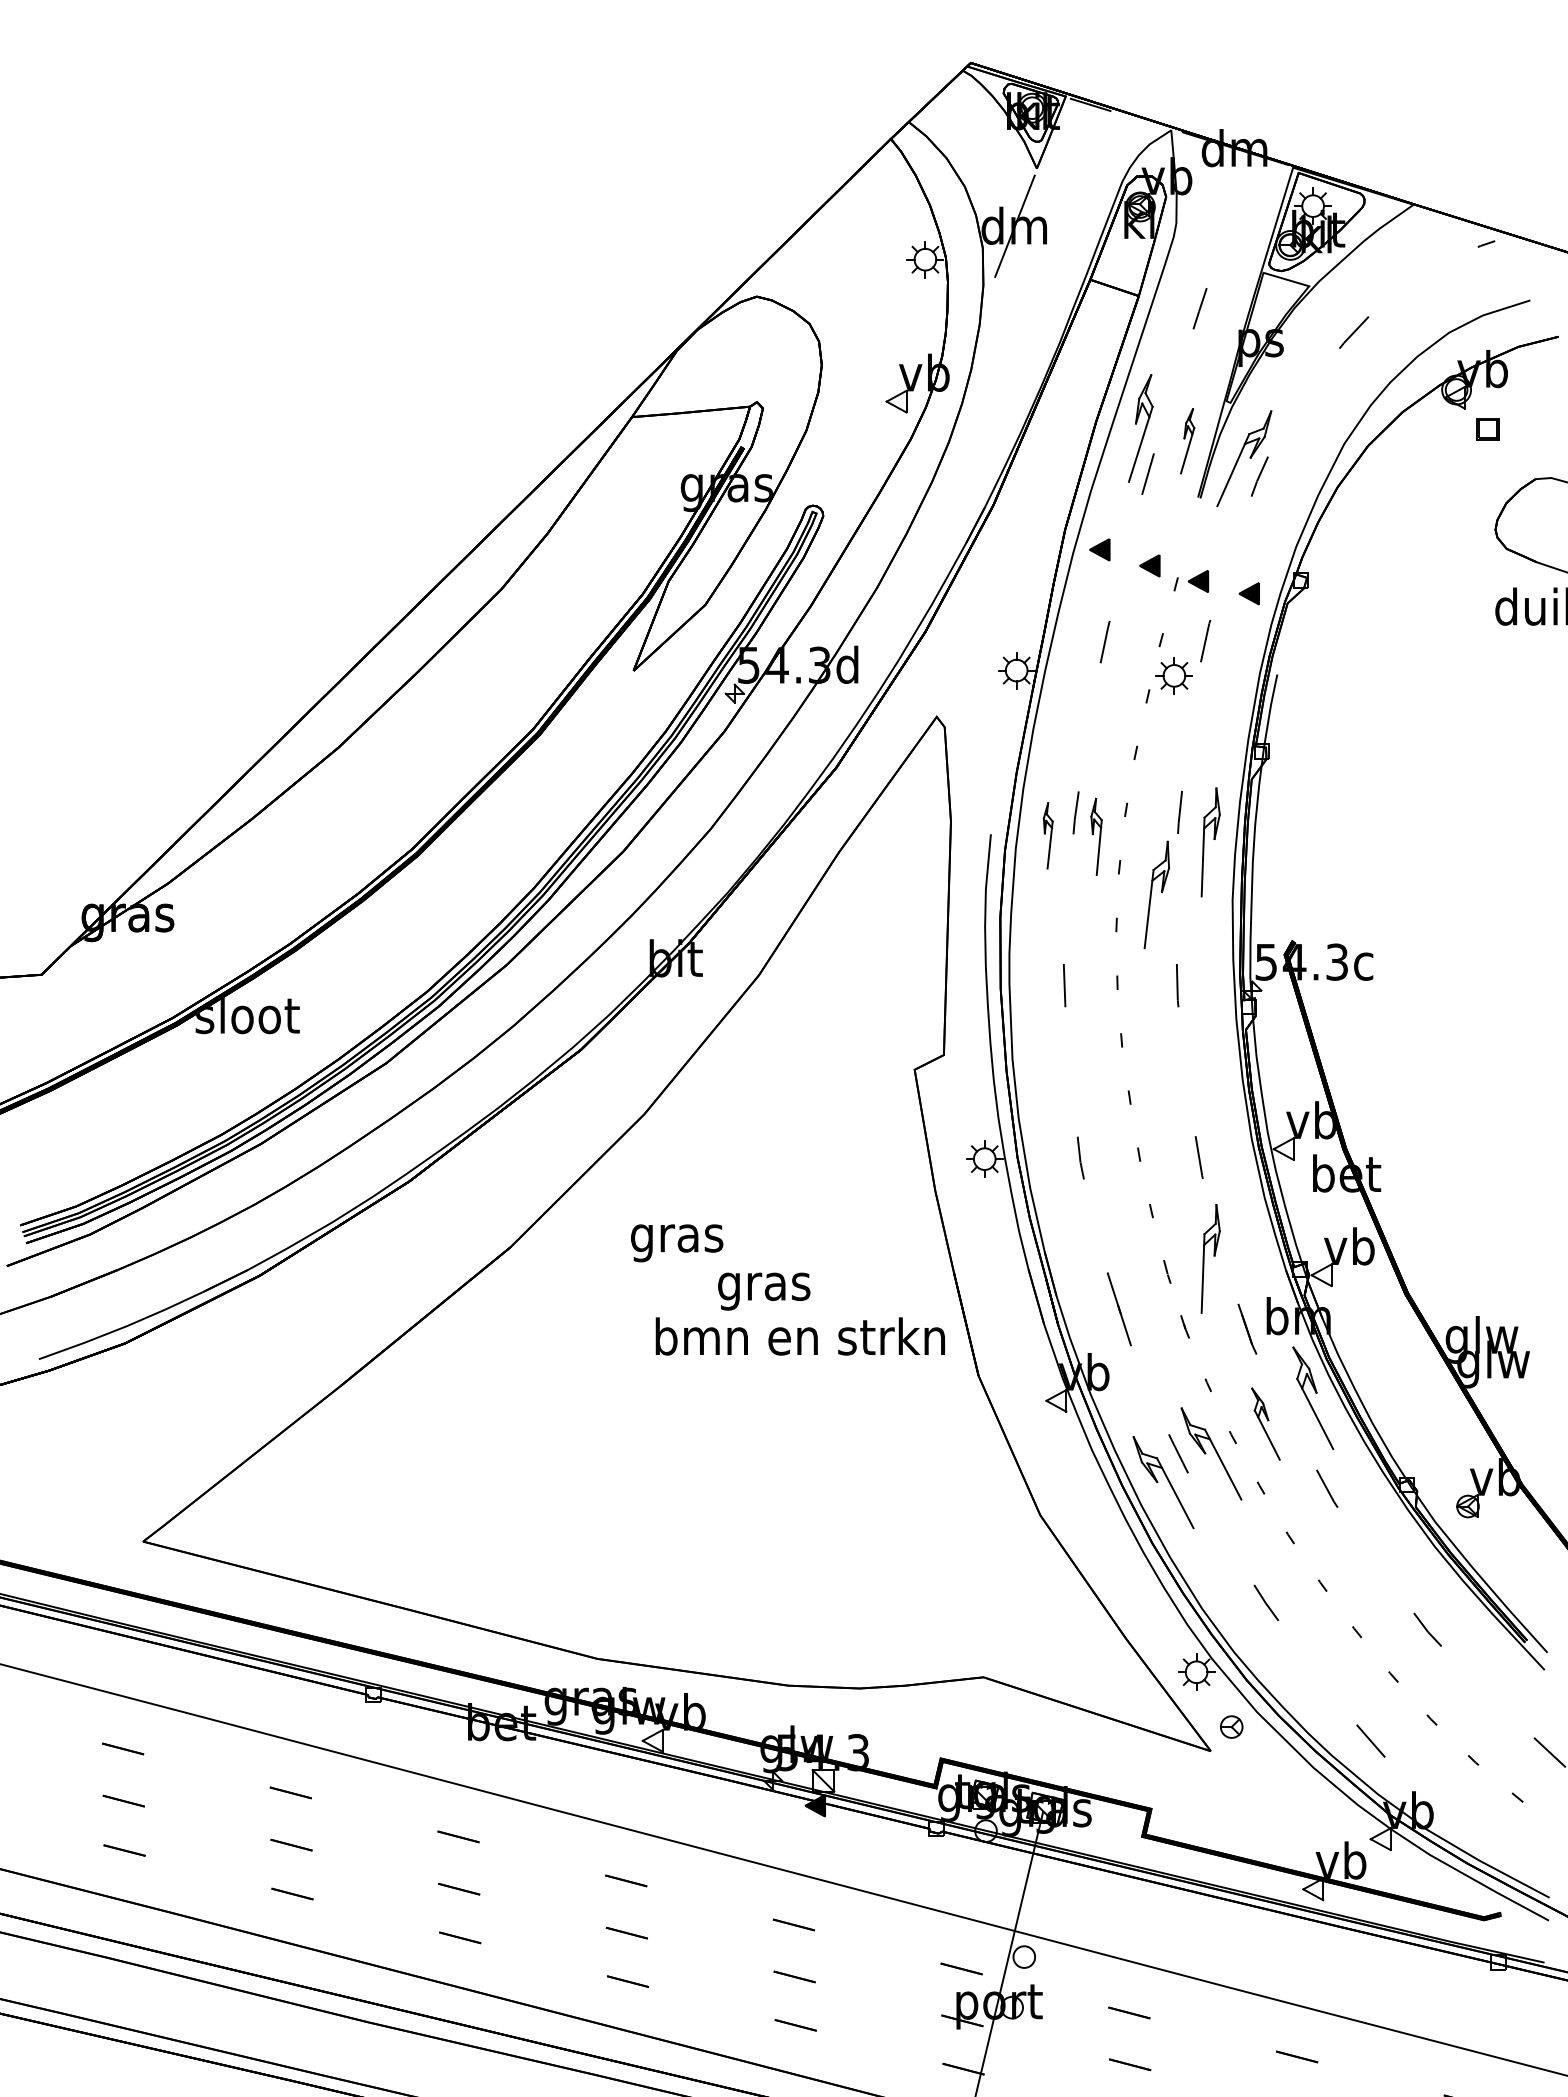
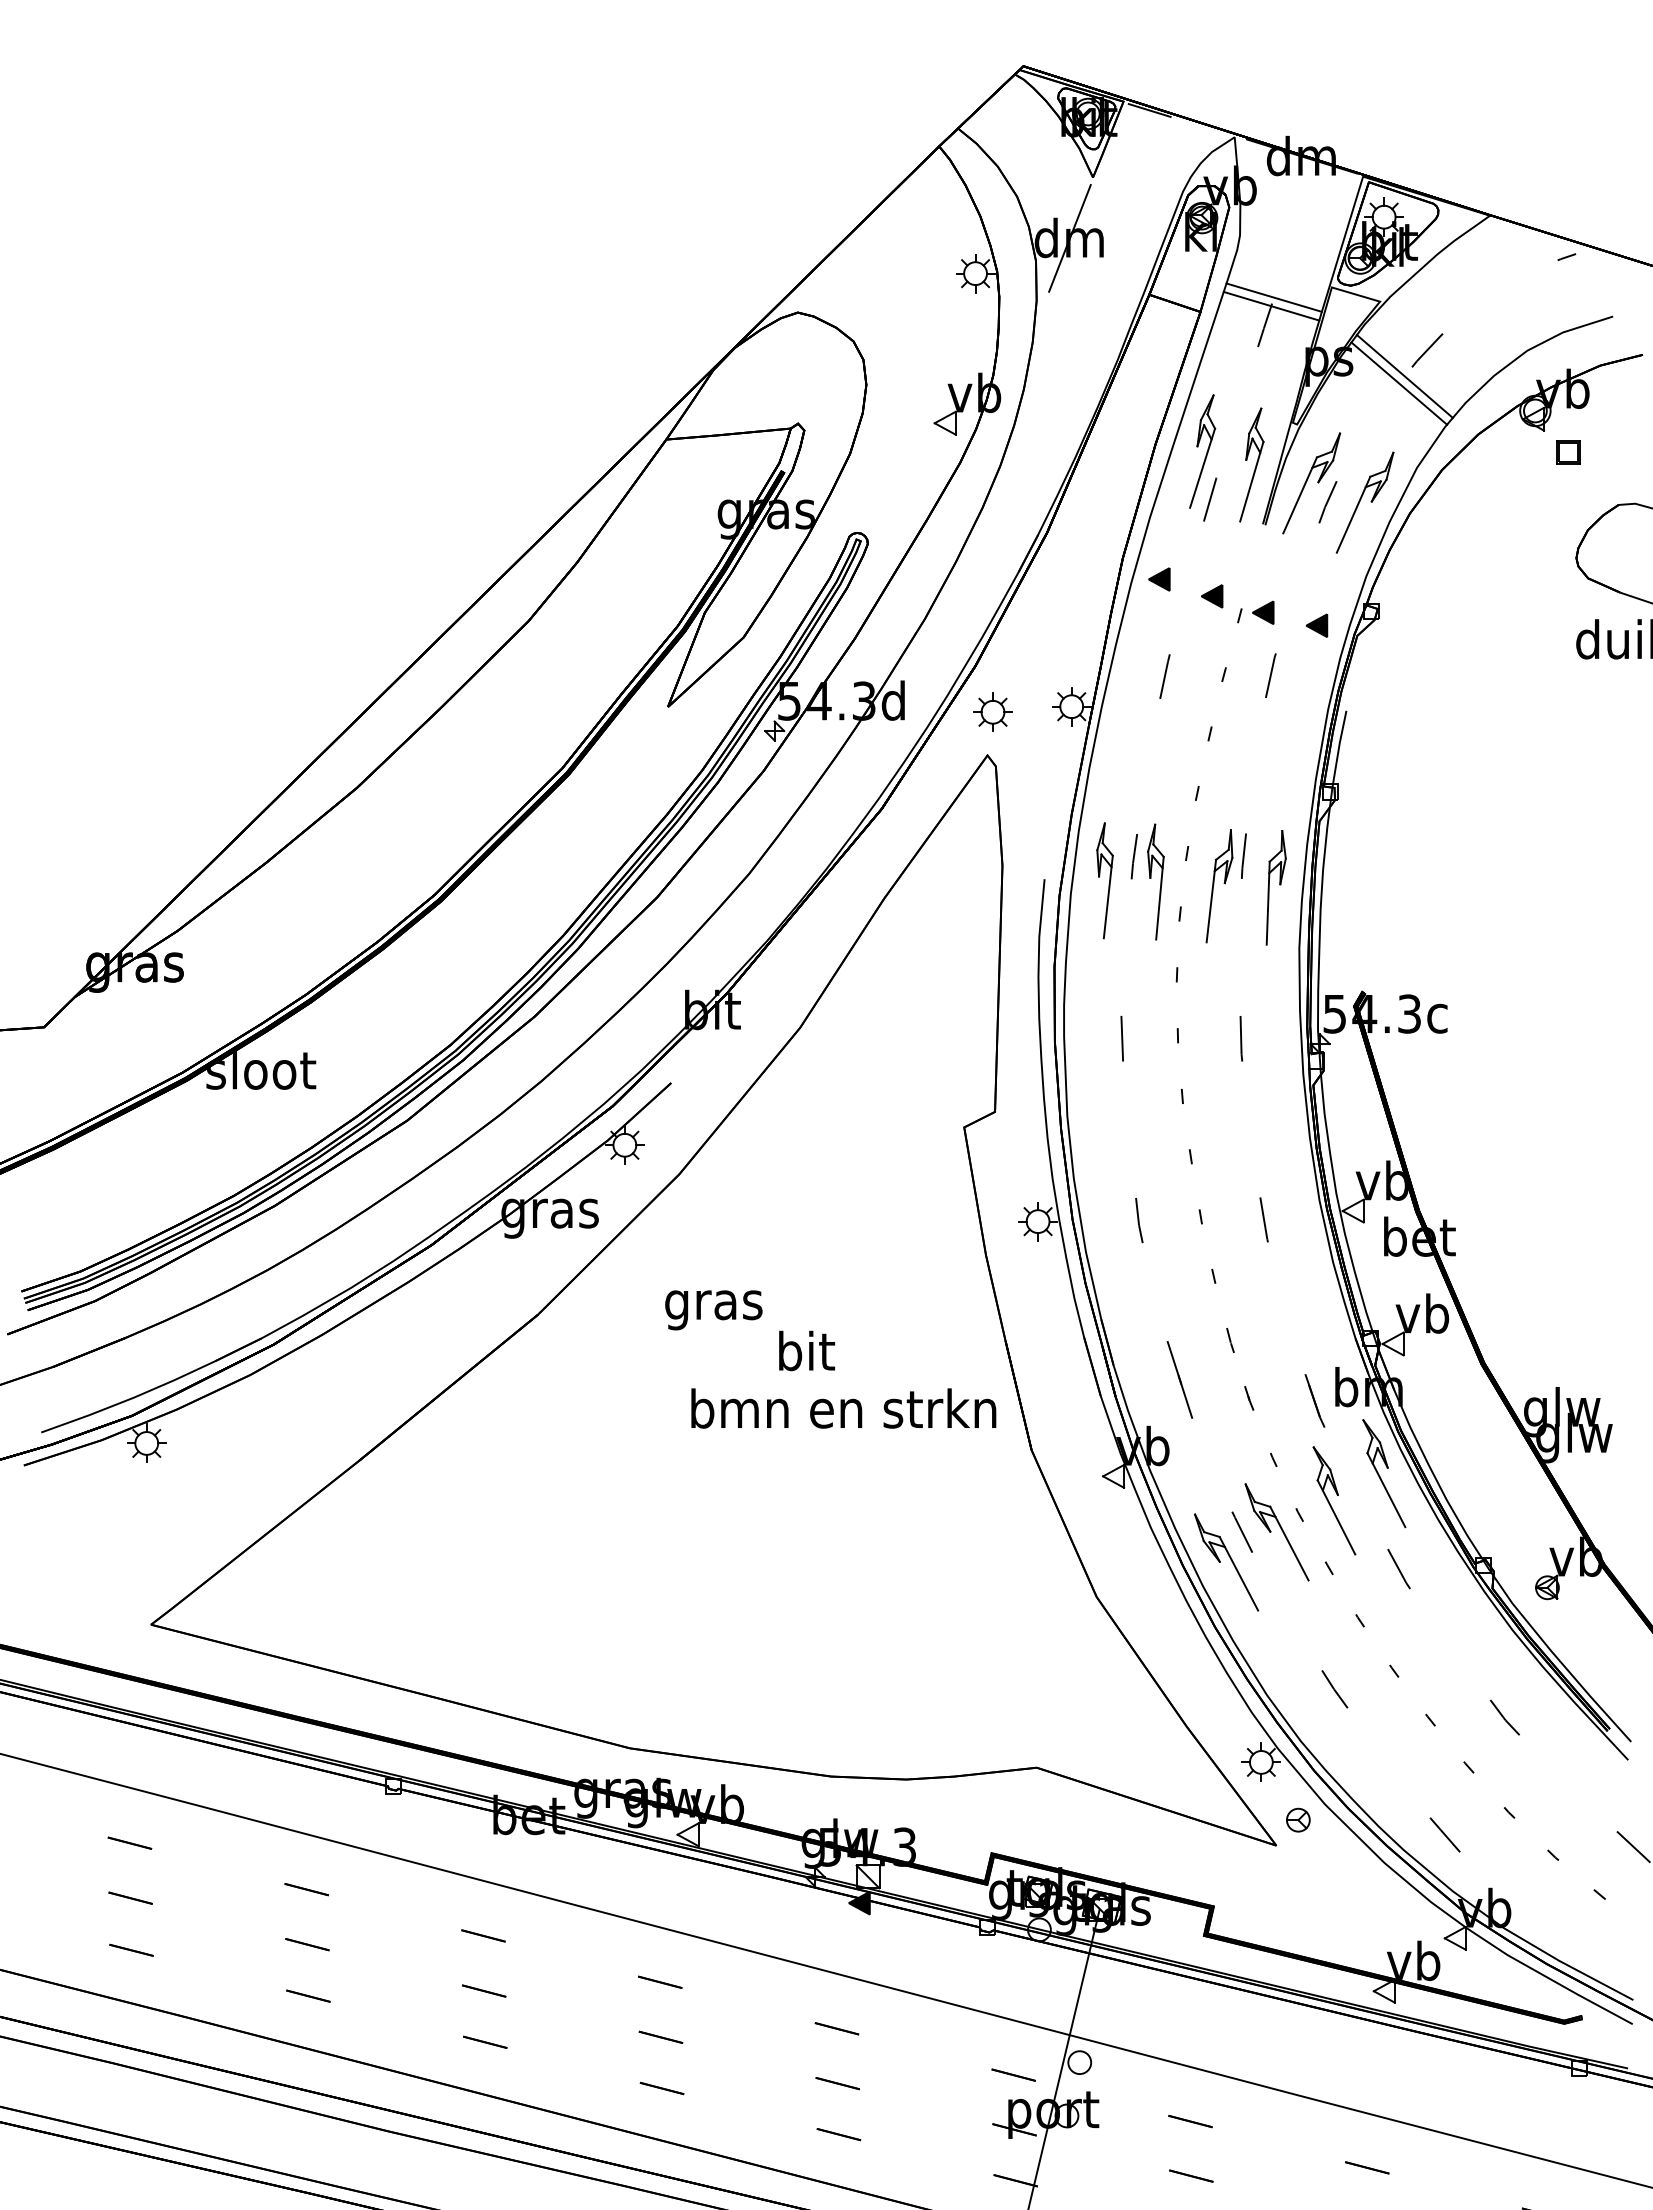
line: (1208, 282) -> (1273, 297), added
line: (1206, 289) -> (1271, 305), added
line: (1332, 357) -> (1404, 376), added
line: (1327, 363) -> (1399, 383), added
part: (1187, 440) -> (1251, 464), size x1.67
part: (1294, 476) -> (1364, 502), added
part: (1173, 675) -> (992, 711), moved
part: (1047, 835) -> (1104, 880), size x1.67
part: (1096, 836) -> (1155, 881), size x1.43
part: (1156, 895) -> (1219, 886), moved
part: (345, 1240) -> (364, 1307), added
part: (1210, 1258) -> (1275, 1326), removed
text: (764, 1286) -> (805, 1355), gras -> bit
part: (1265, 1423) -> (1334, 1500), size x1.43

